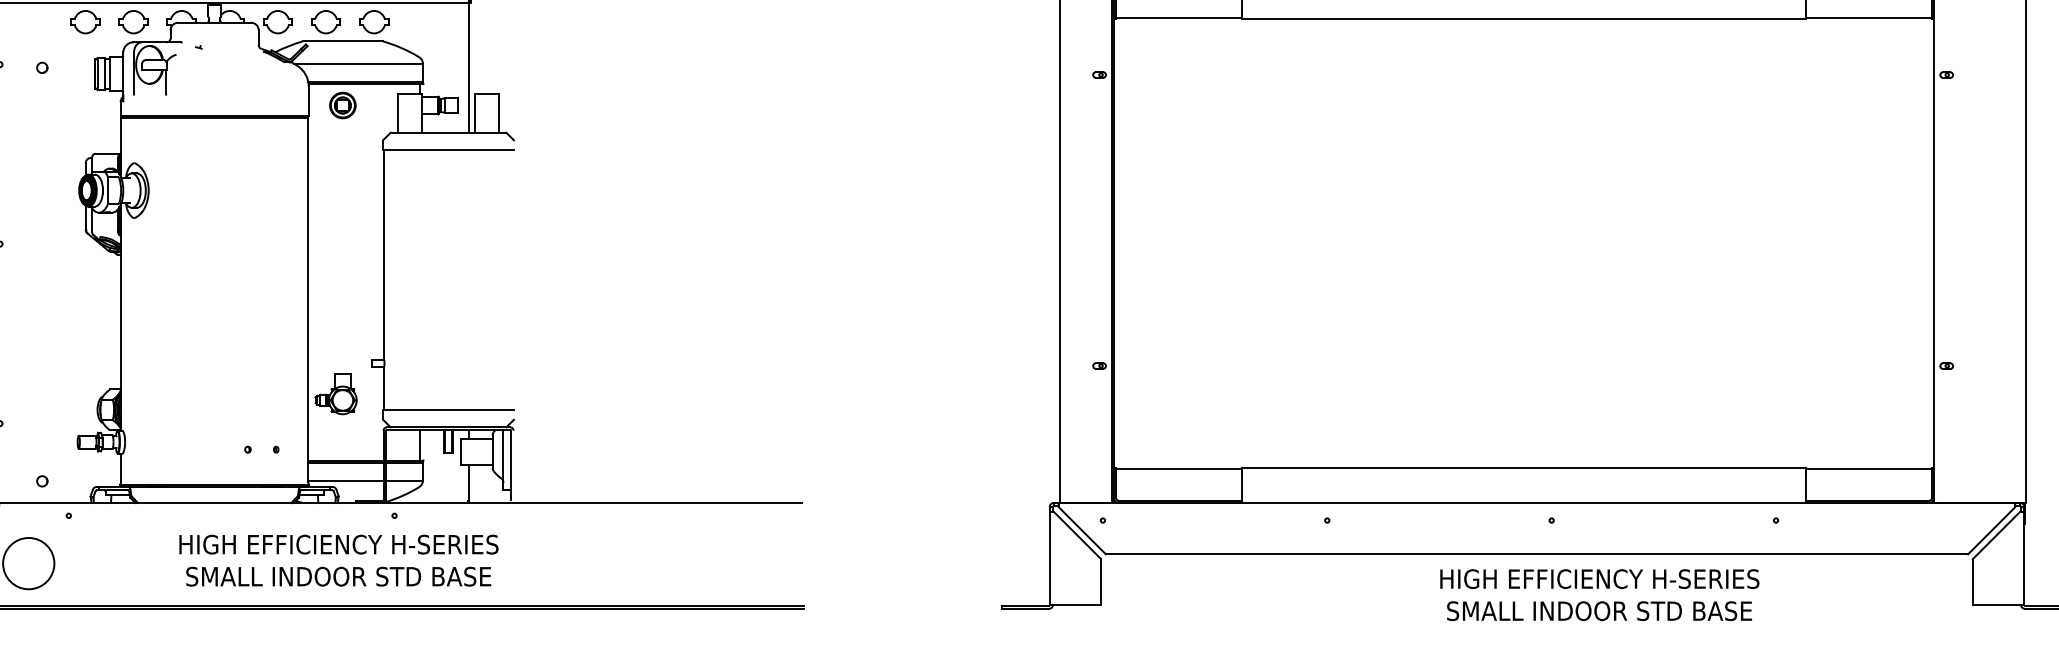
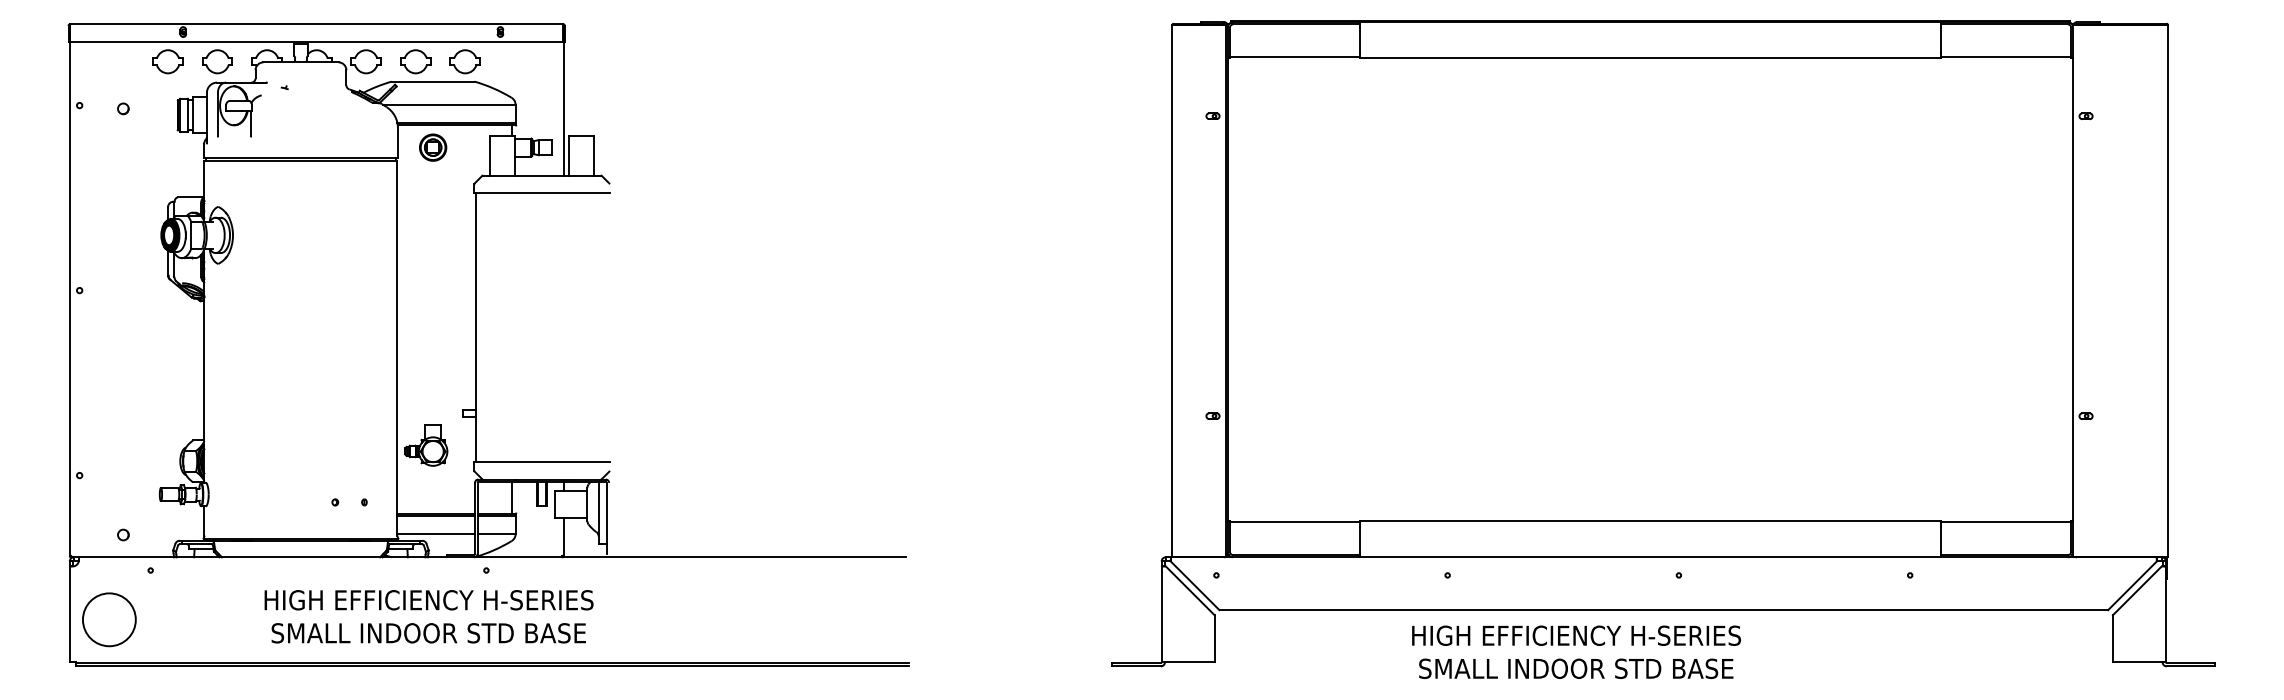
text: (1599, 594) -> (1576, 651), moved

